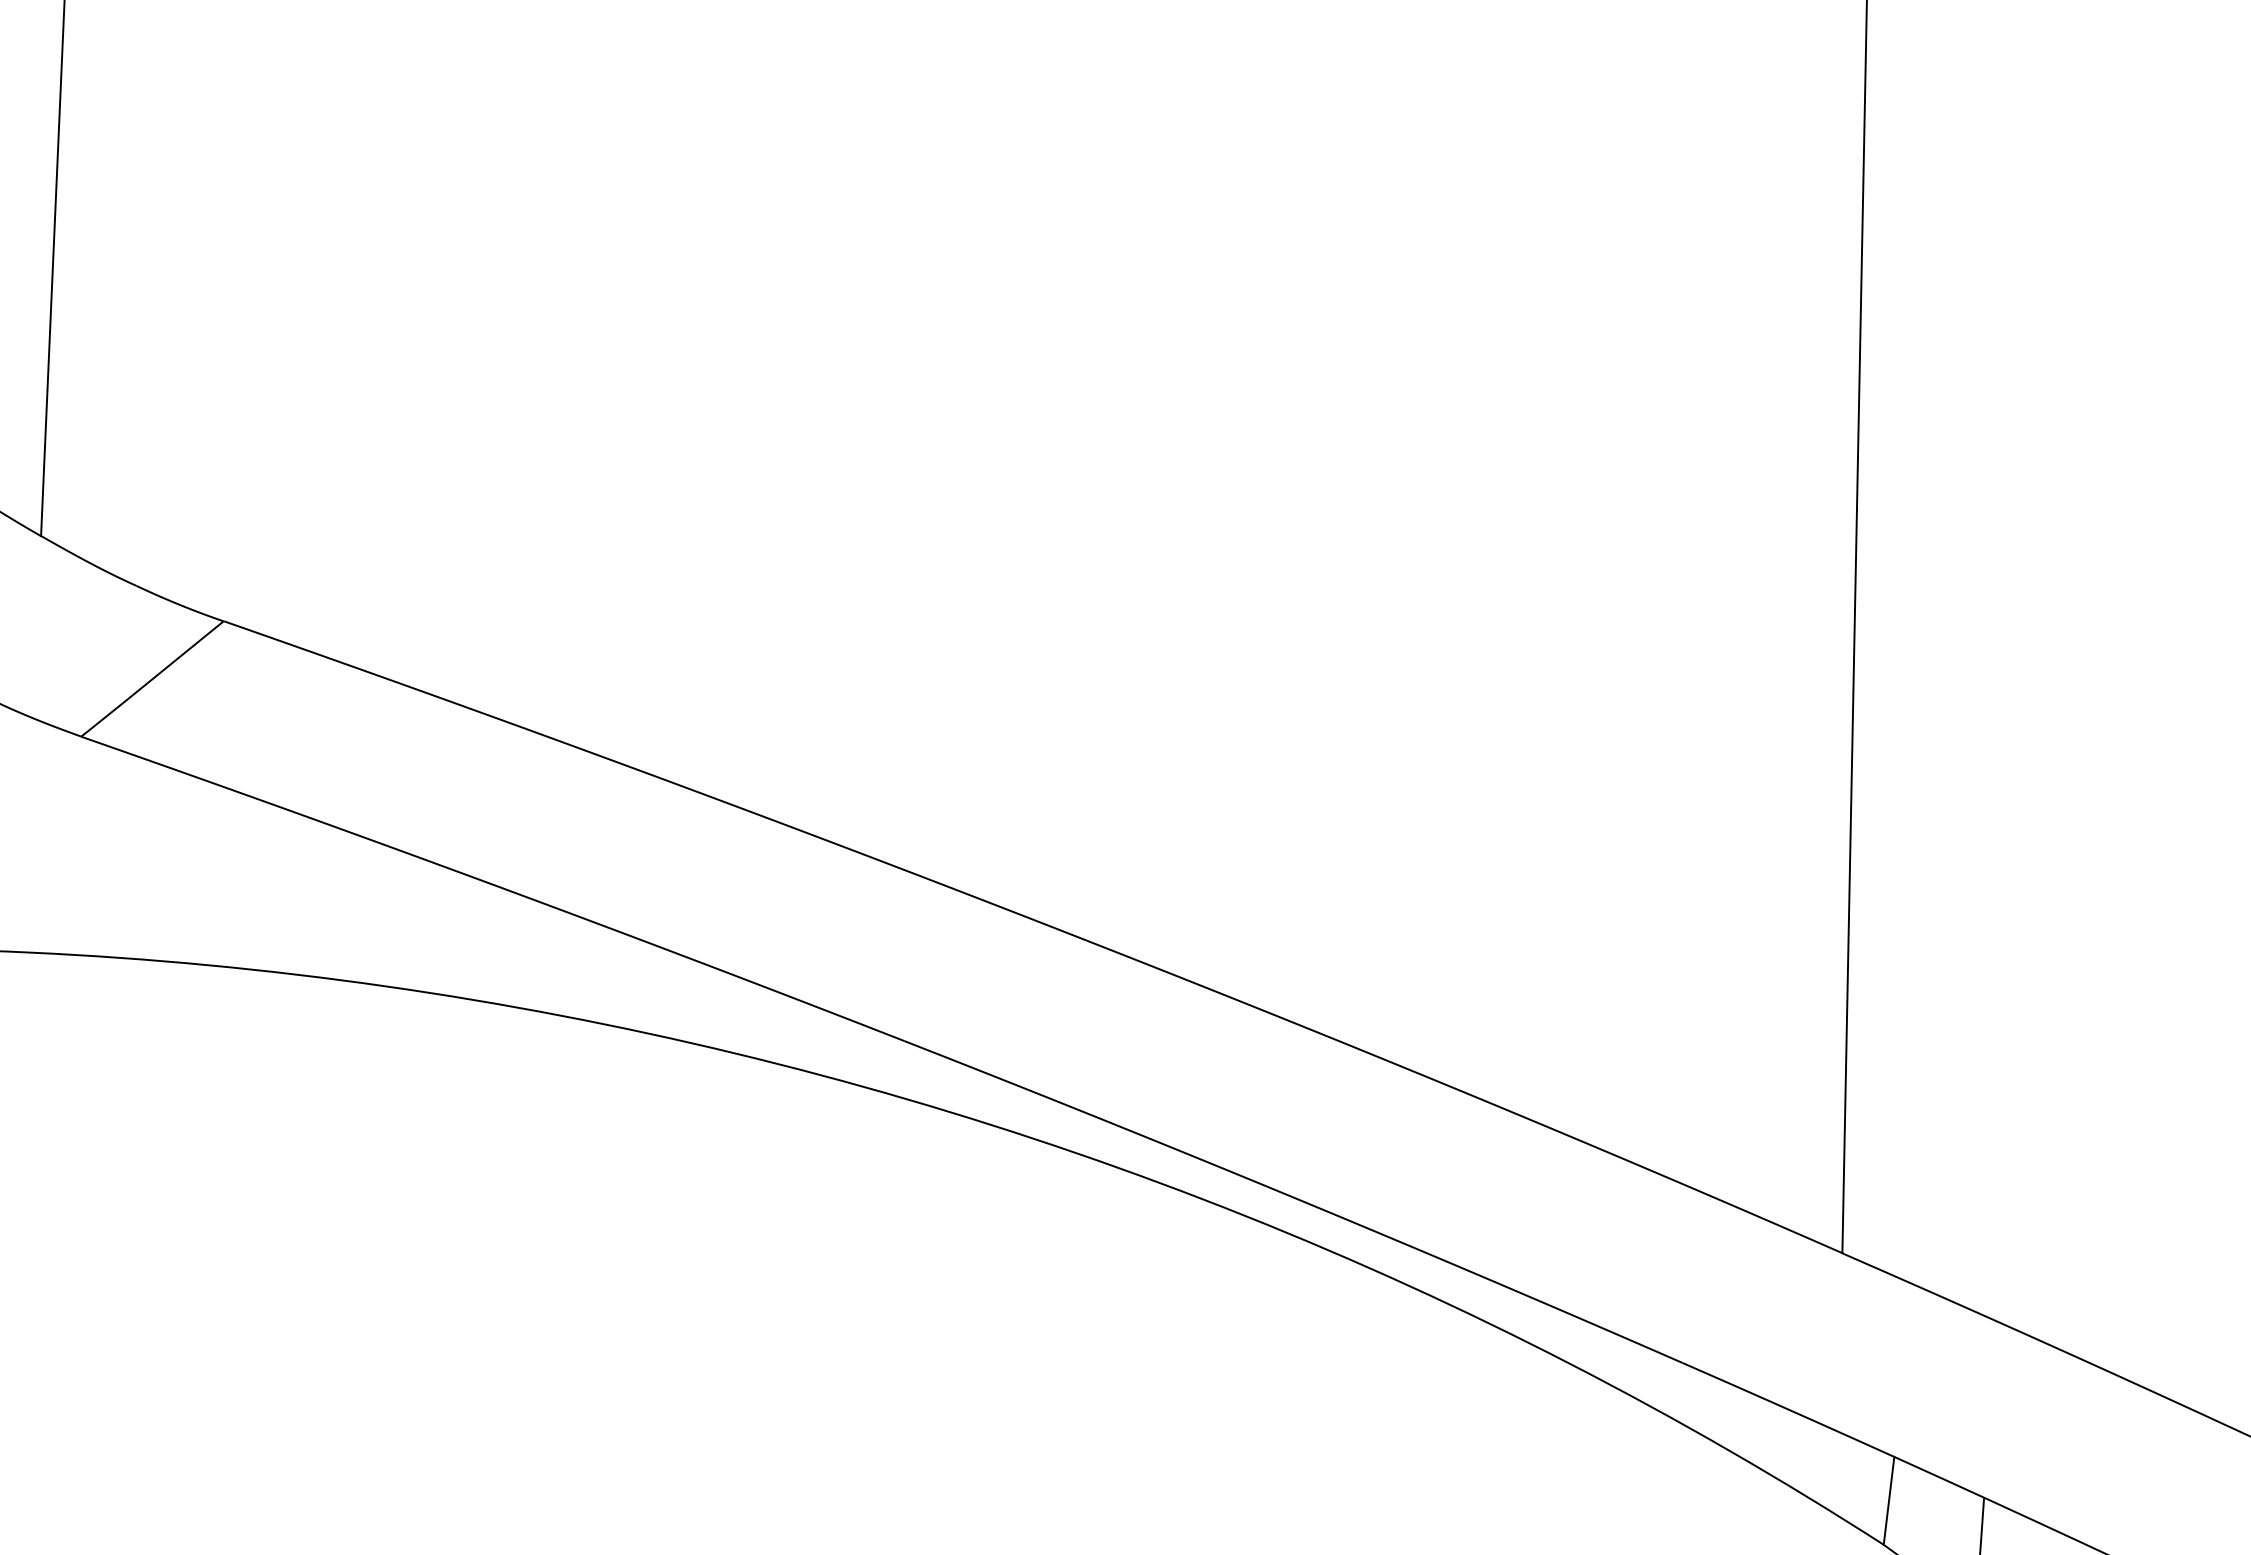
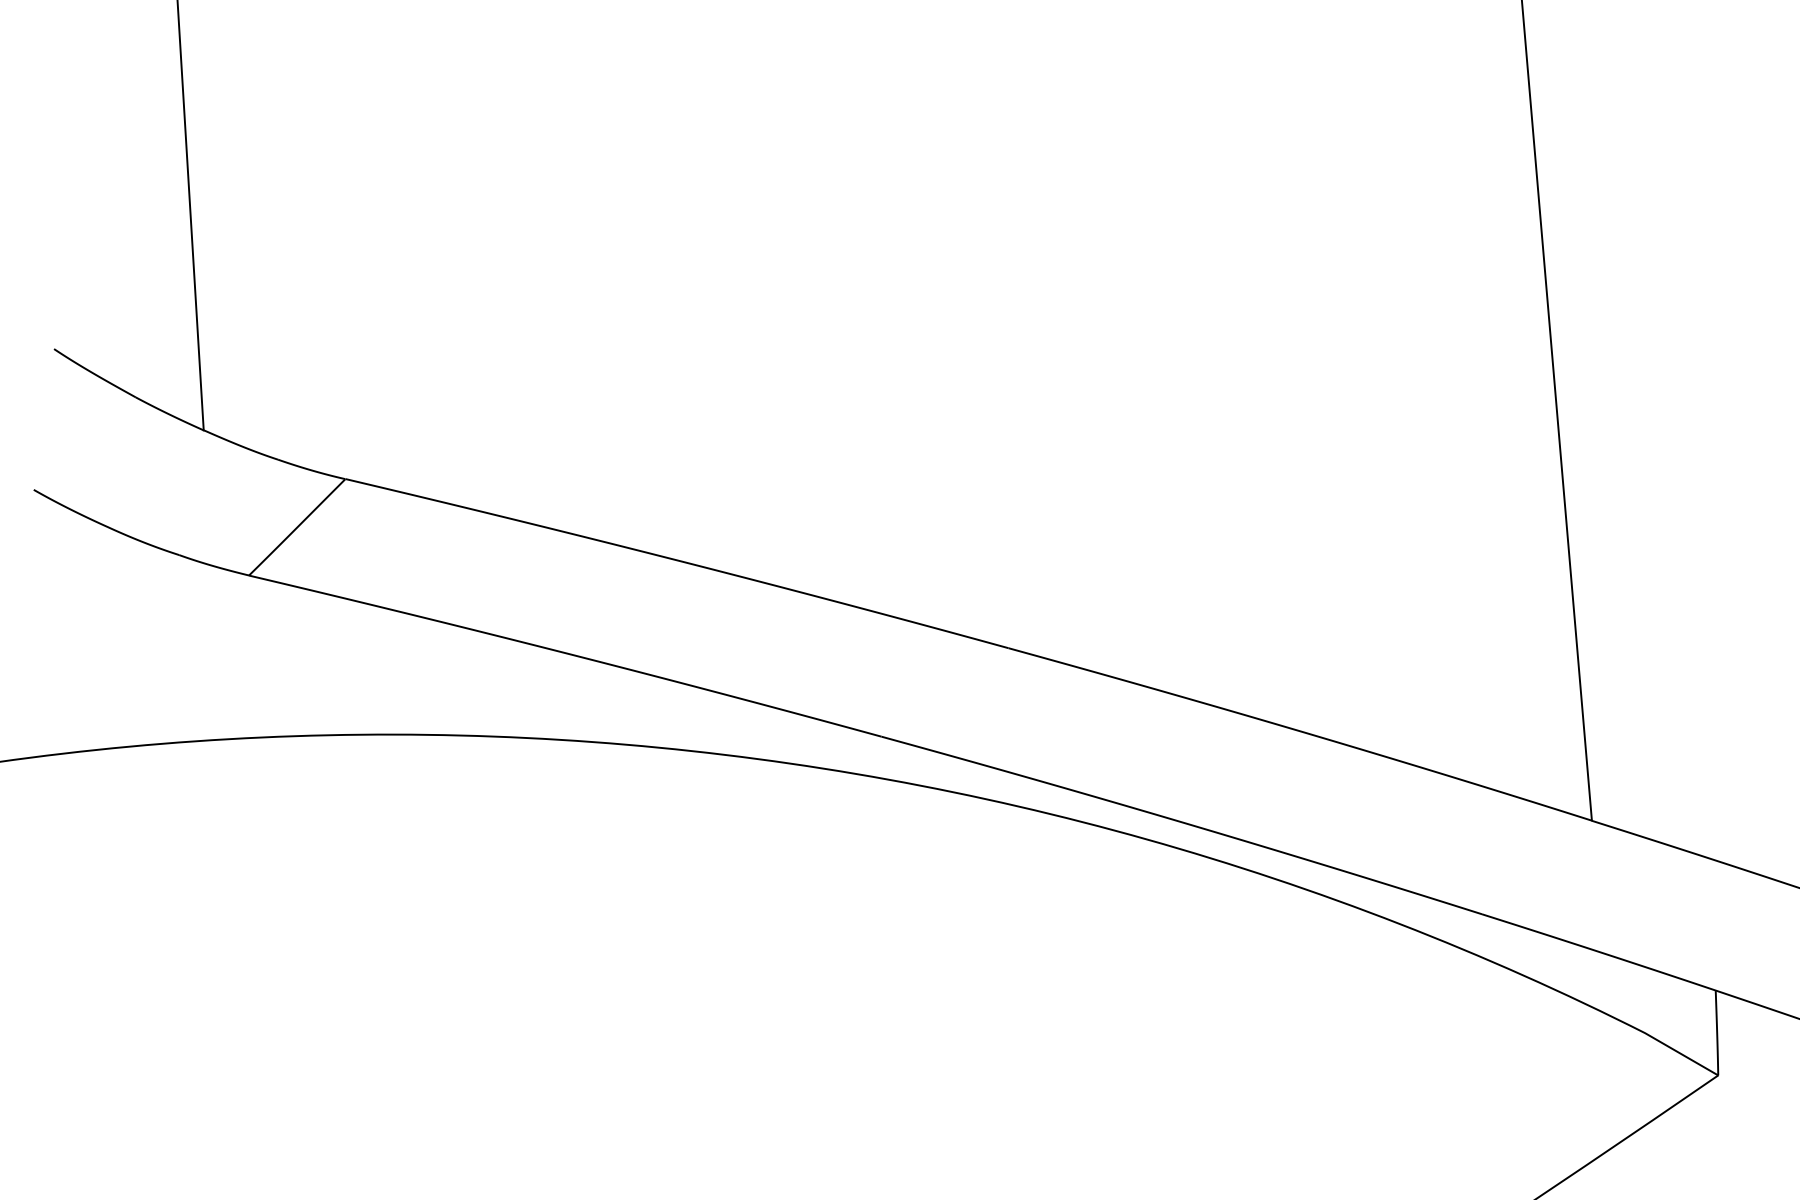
line: (1888, 1501) -> (1645, 1000), removed

